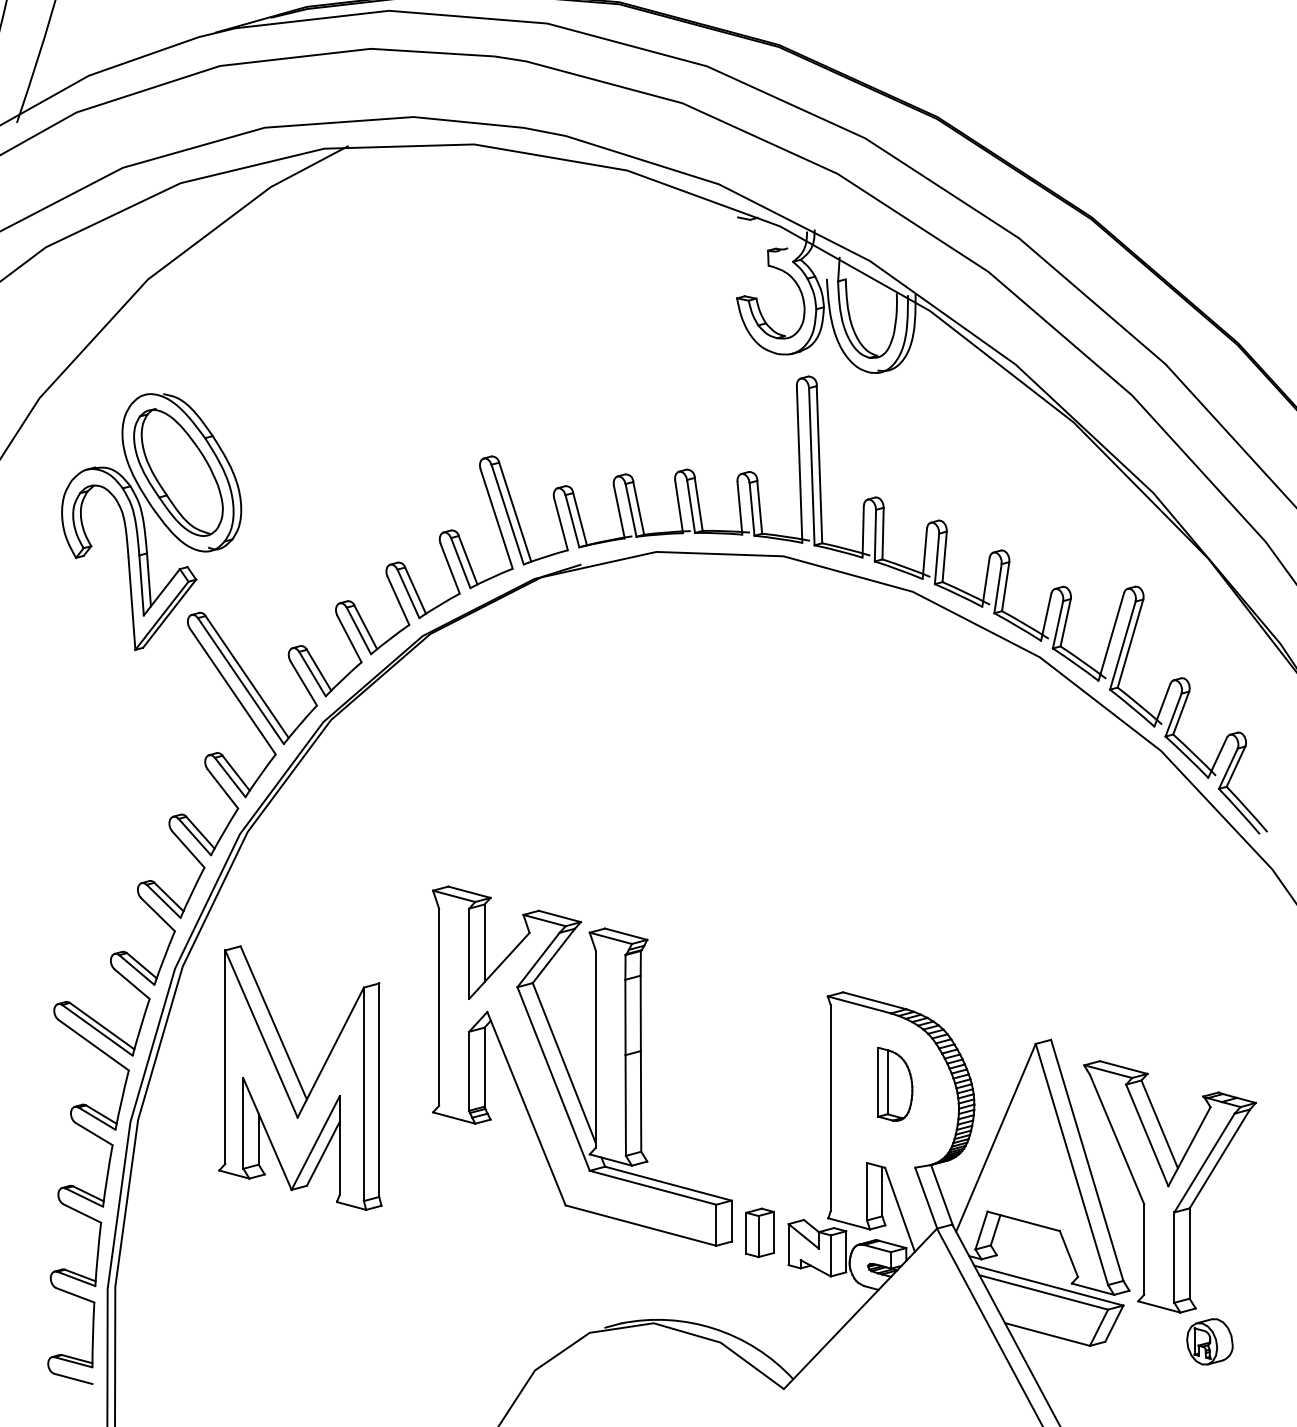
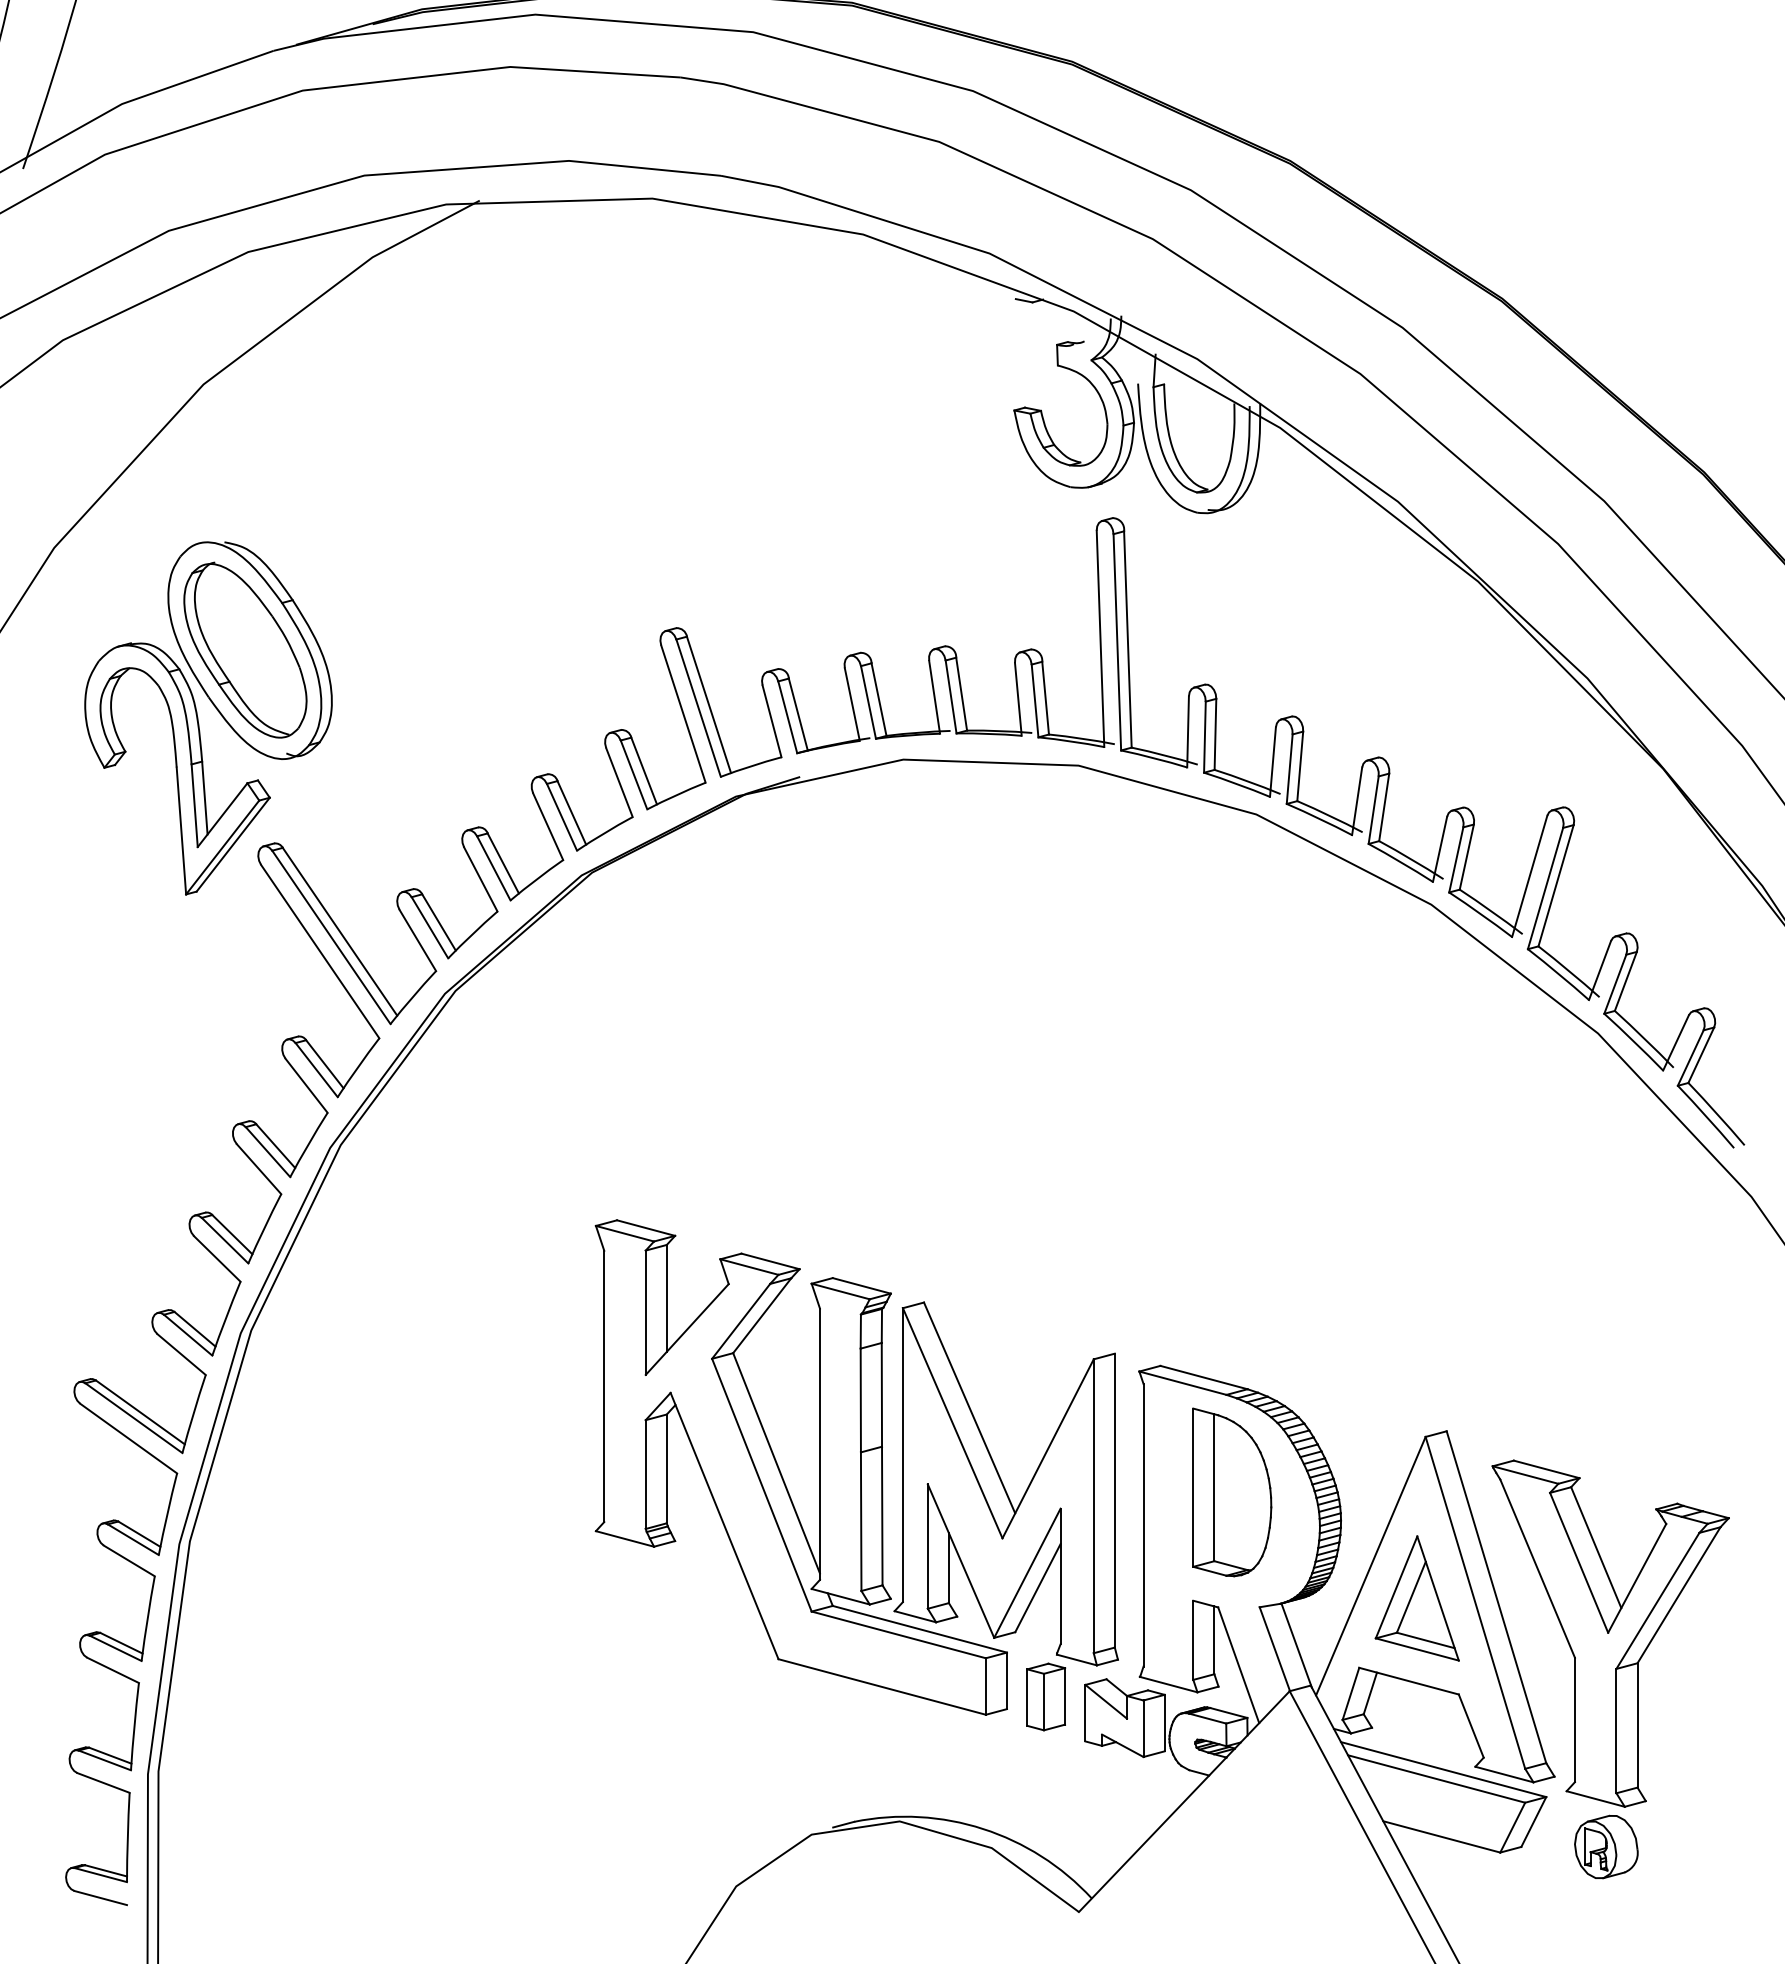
part: (299, 1077) -> (1005, 1483), moved
part: (895, 1084) -> (1232, 1492), size x1.67
part: (1029, 1161) -> (1416, 1598), added
part: (1210, 1341) -> (1606, 1846), moved

